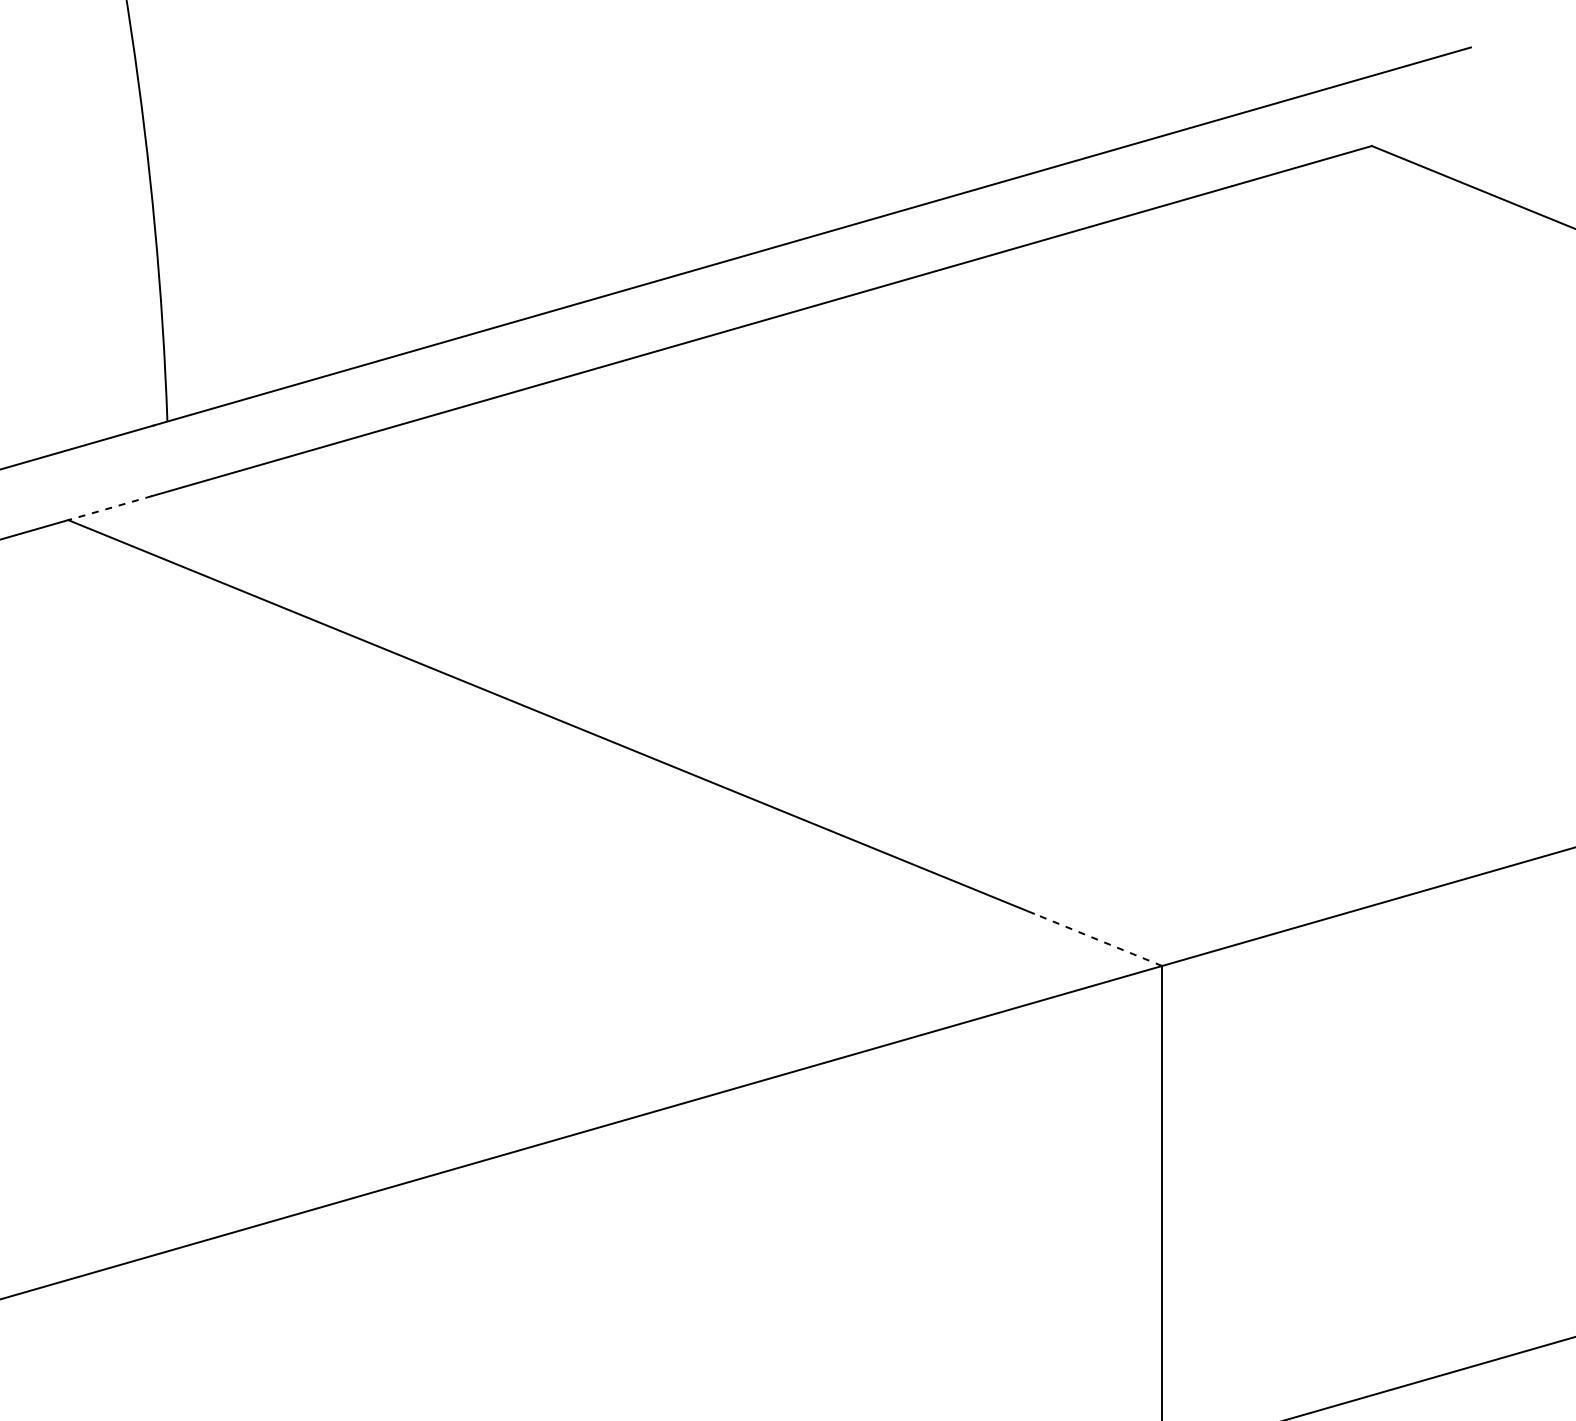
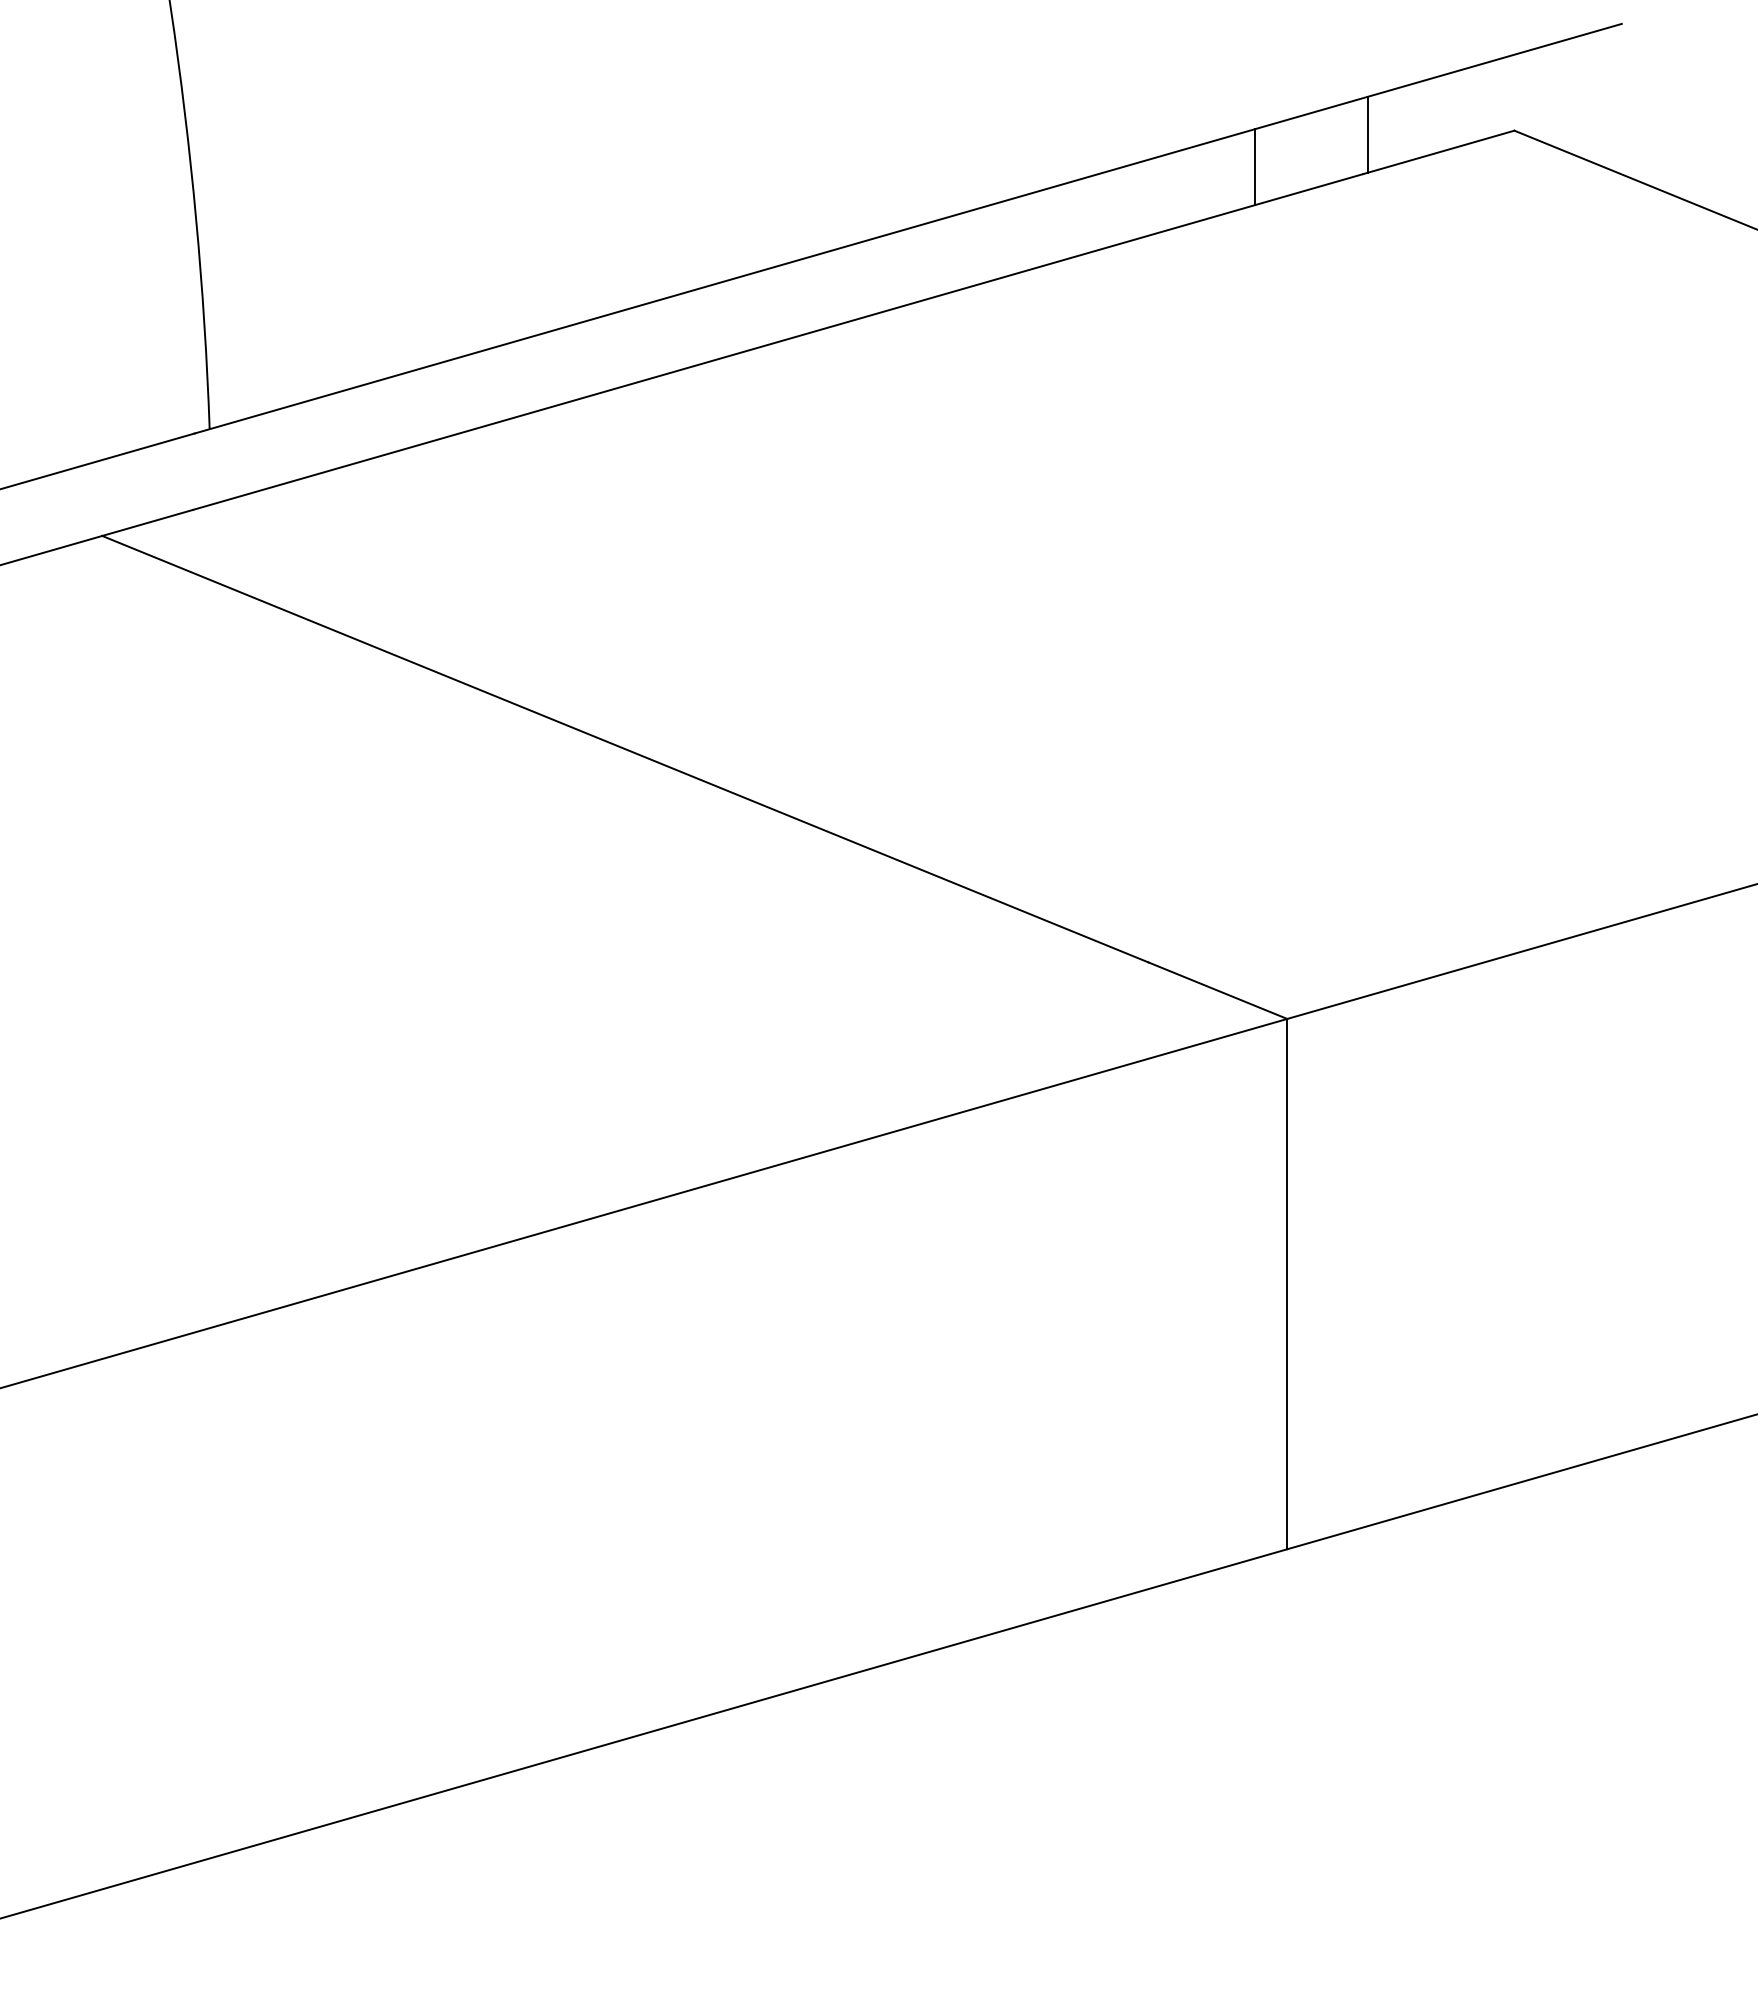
line: (1236, 149) -> (1367, 134), added
line: (1131, 180) -> (1254, 167), added
line: (110, 508) -> (147, 523), dashed -> solid
line: (1097, 939) -> (1217, 990), dashed -> solid

